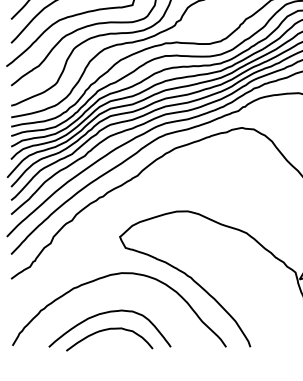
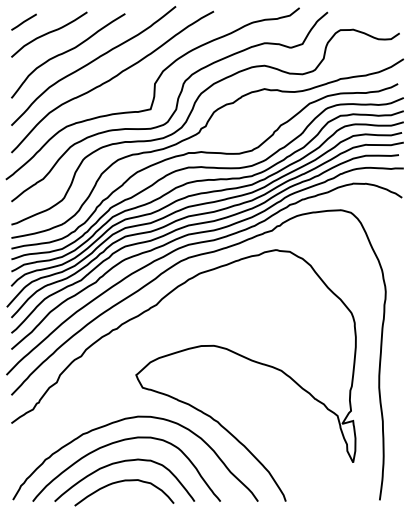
curve: (105, 295) -> (119, 442), added

